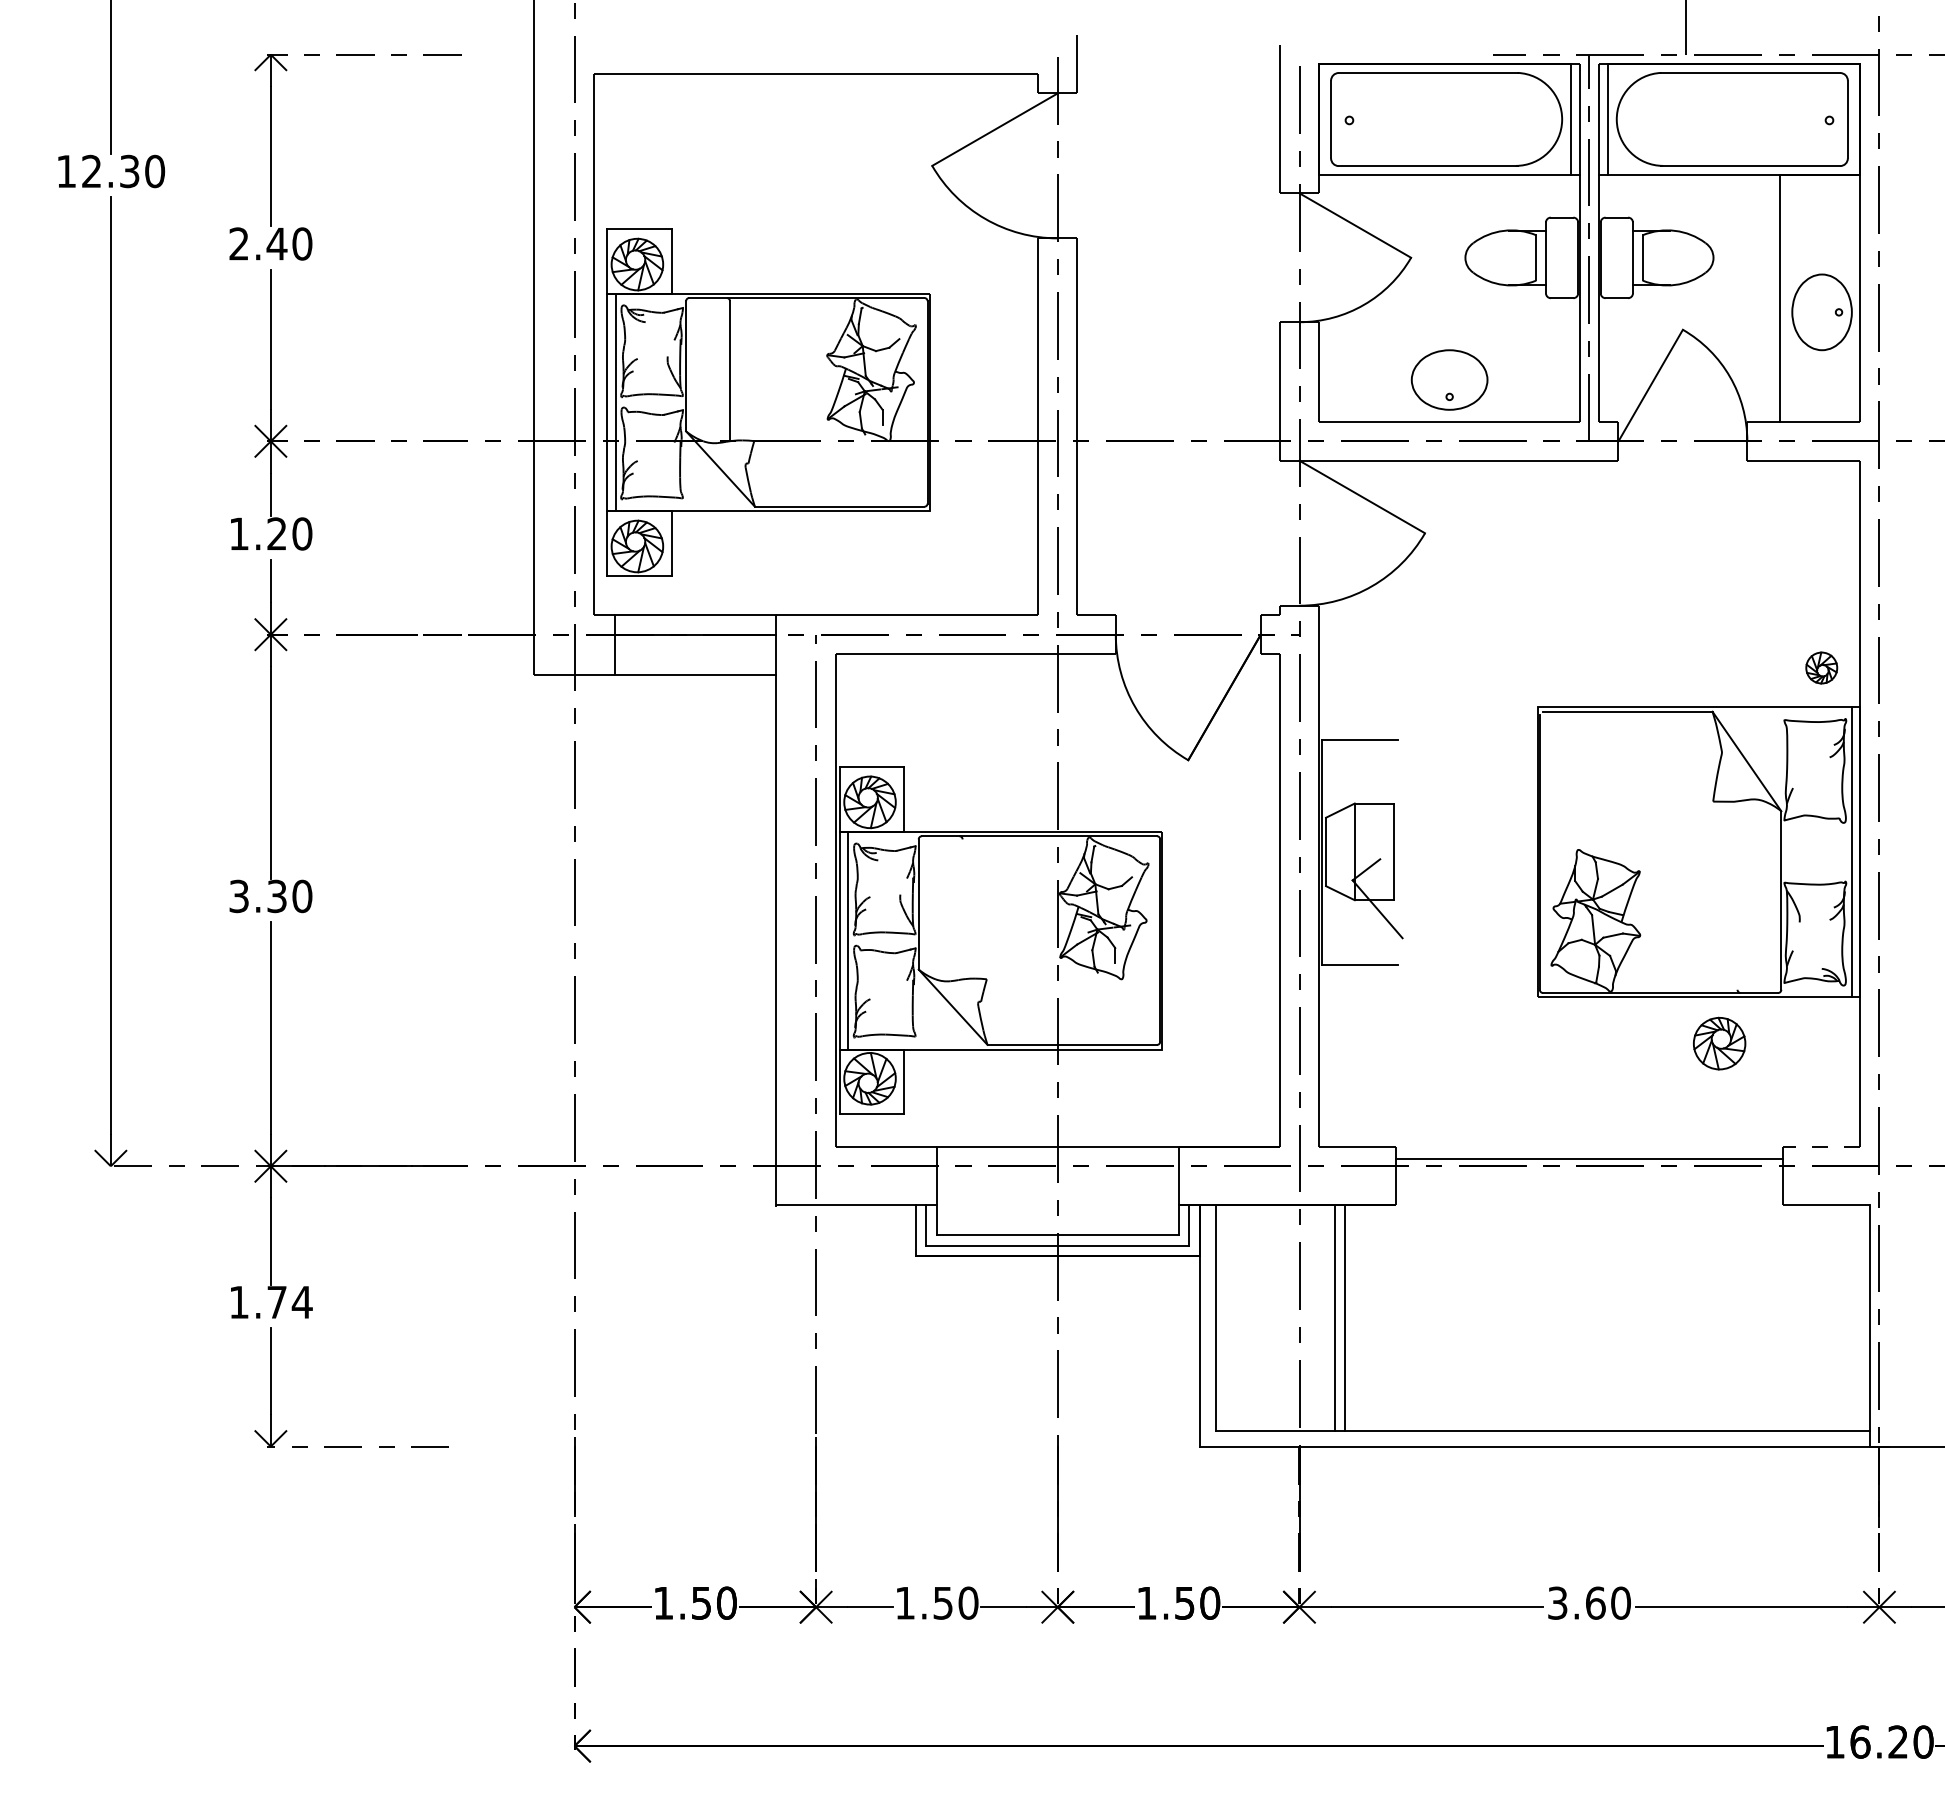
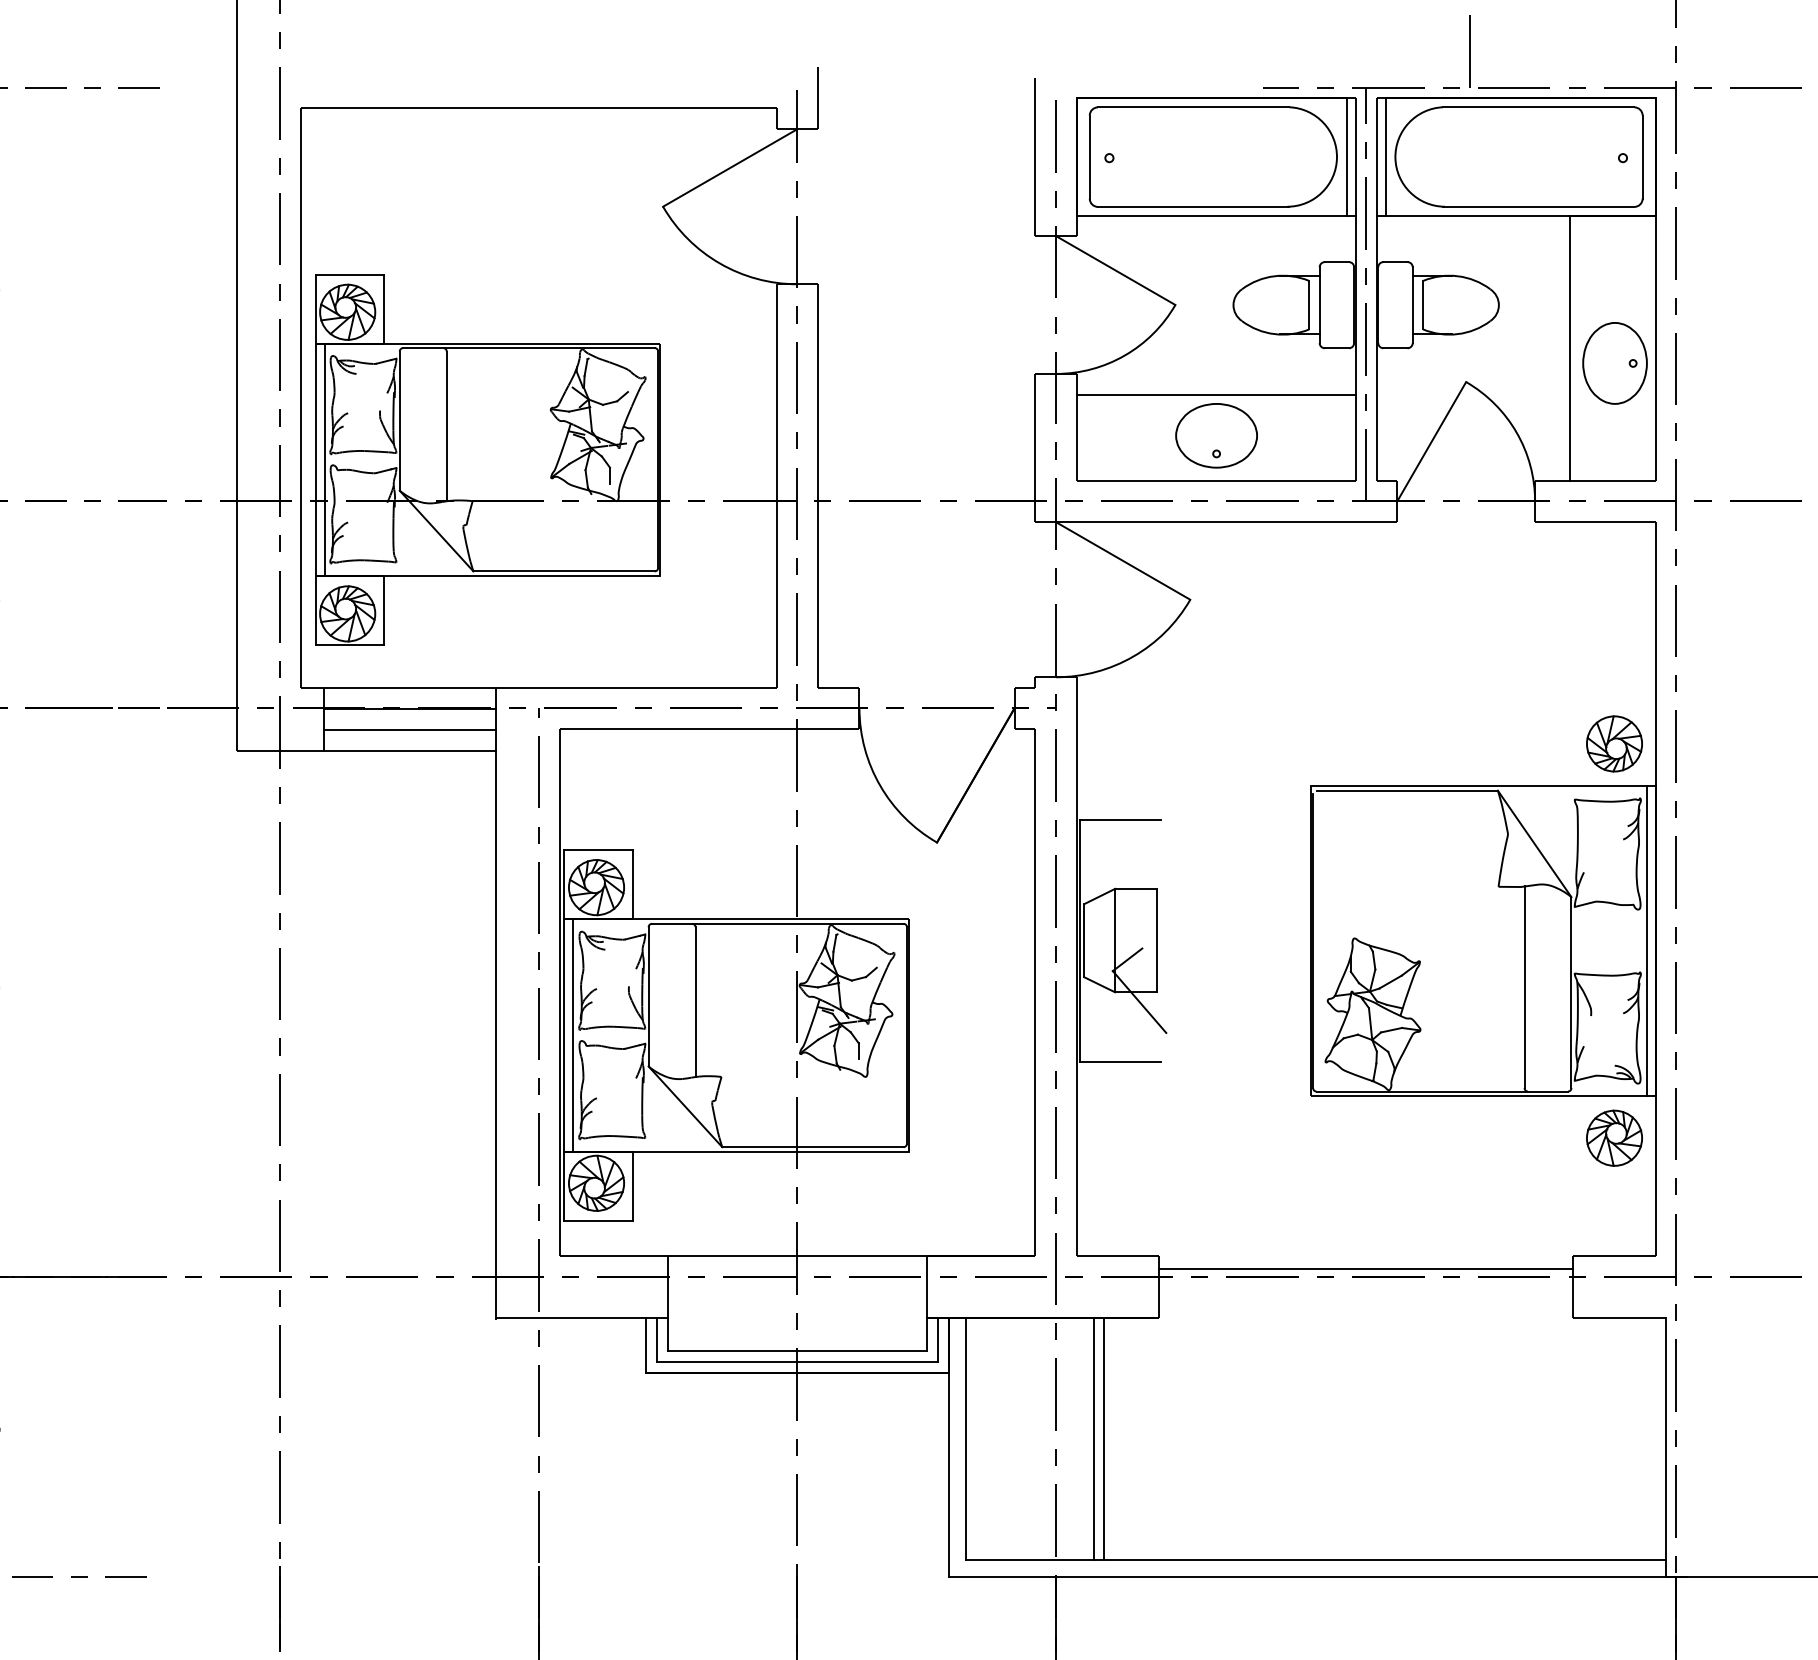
line: (1448, 341) -> (1215, 394), added
line: (694, 655) -> (408, 730), added
part: (1821, 667) -> (1614, 743), size x1.67
line: (1737, 895) -> (1524, 987), added
line: (962, 909) -> (695, 1002), added
part: (1719, 1043) -> (1614, 1138), moved
line: (1821, 1147) -> (1614, 1256), dashed -> solid

